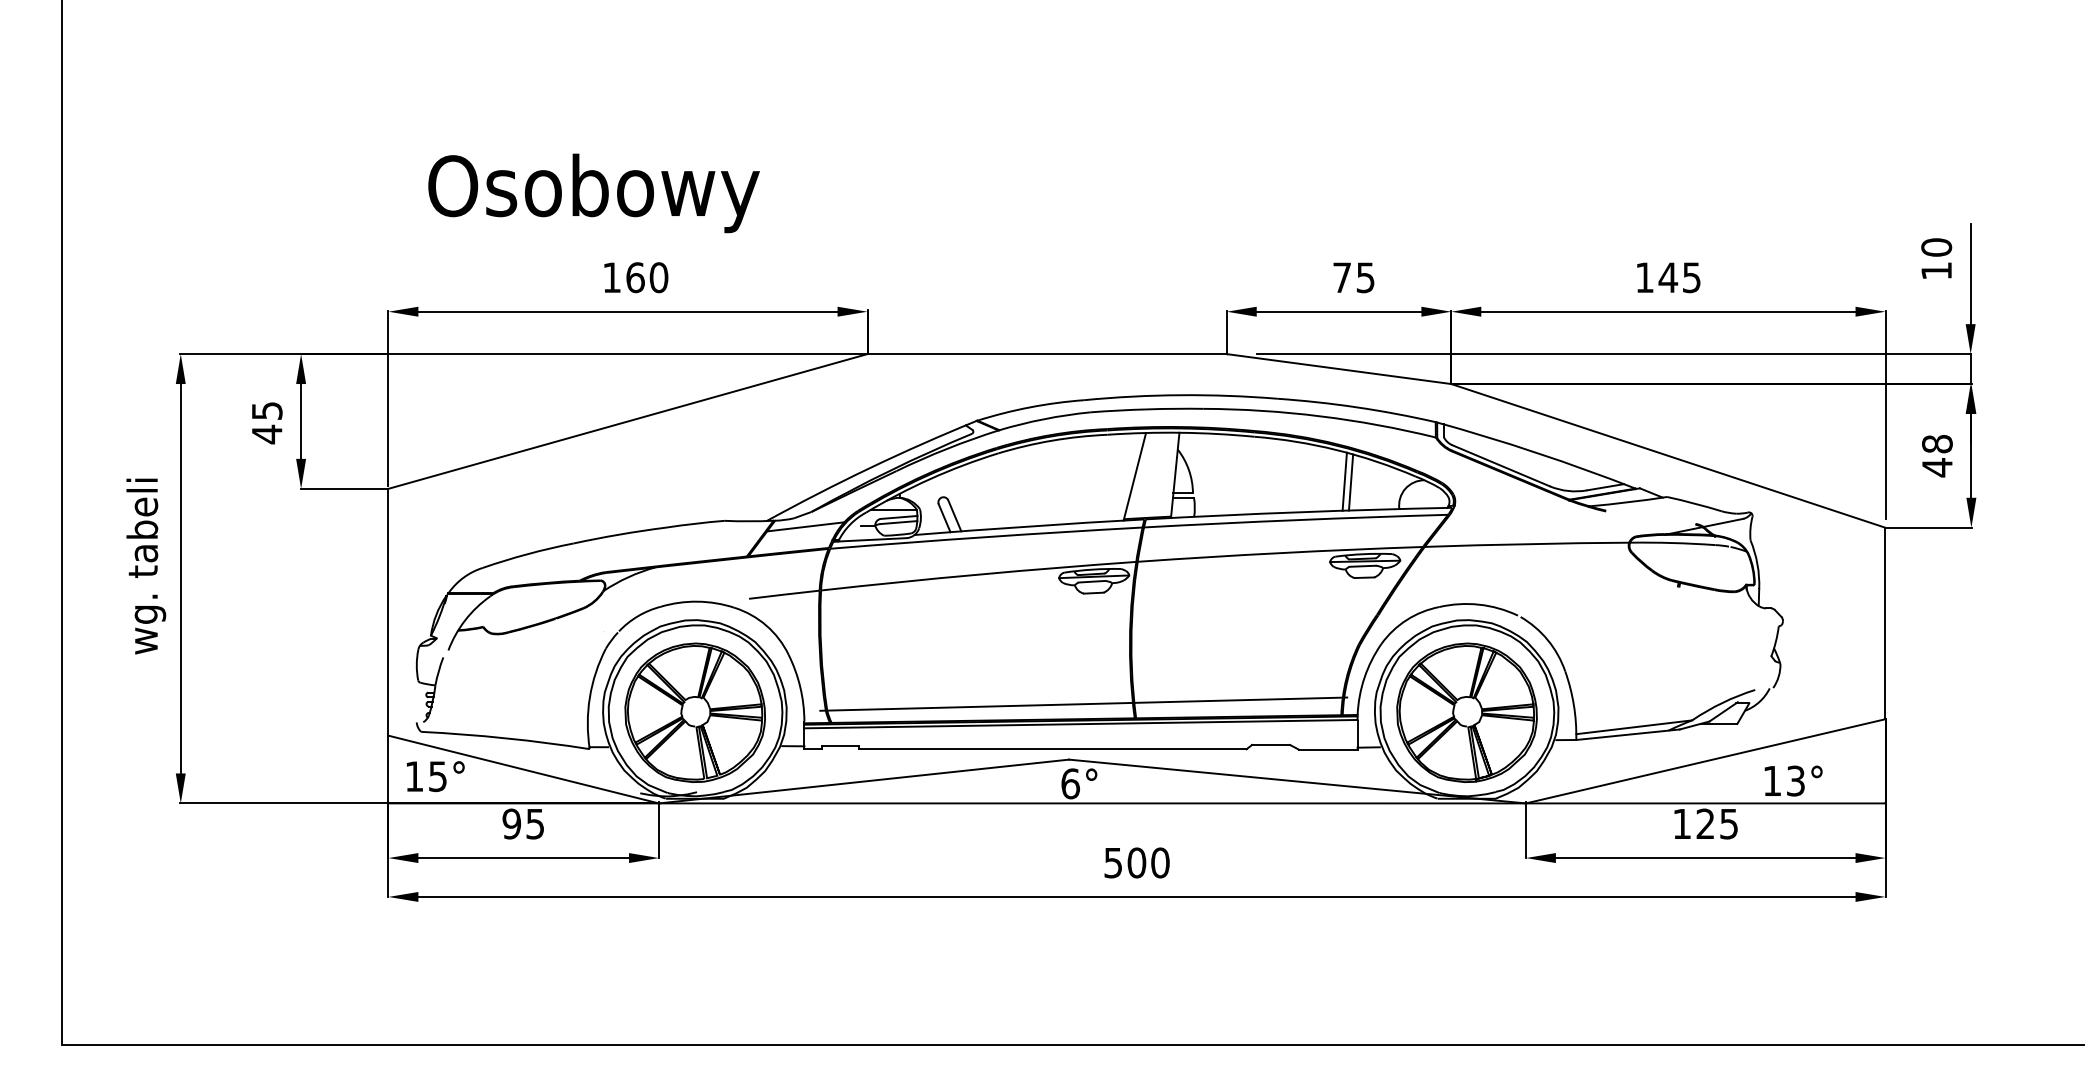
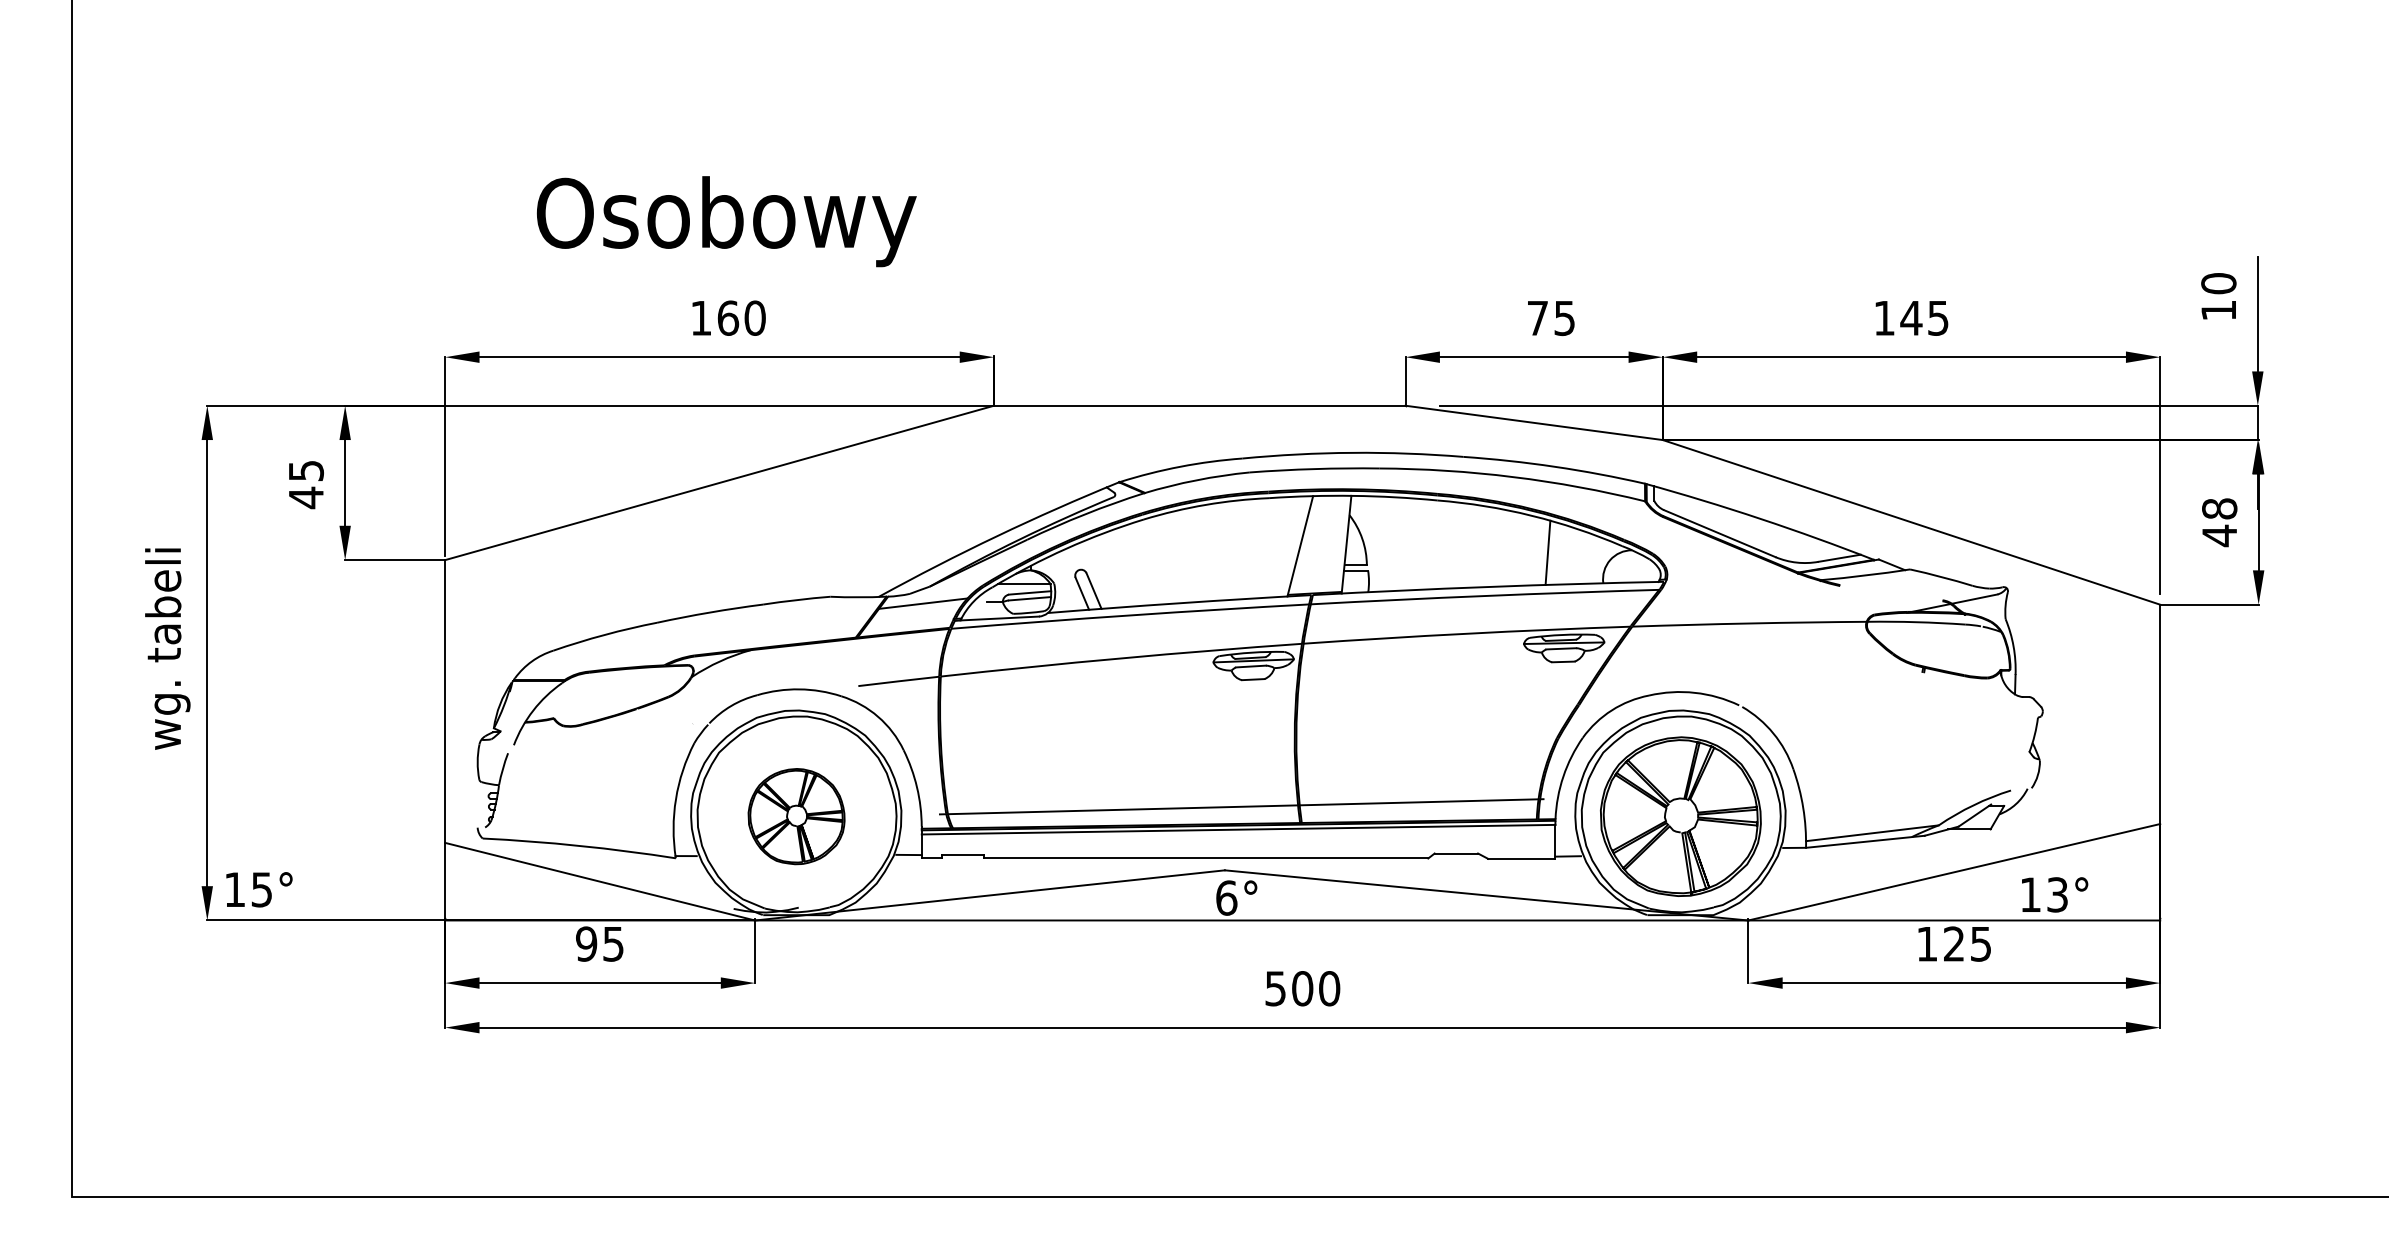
text: (593, 193) -> (726, 221), moved
line: (1344, 481) -> (1540, 551), removed
part: (695, 712) -> (796, 816), size x0.6
text: (435, 776) -> (259, 889), moved

